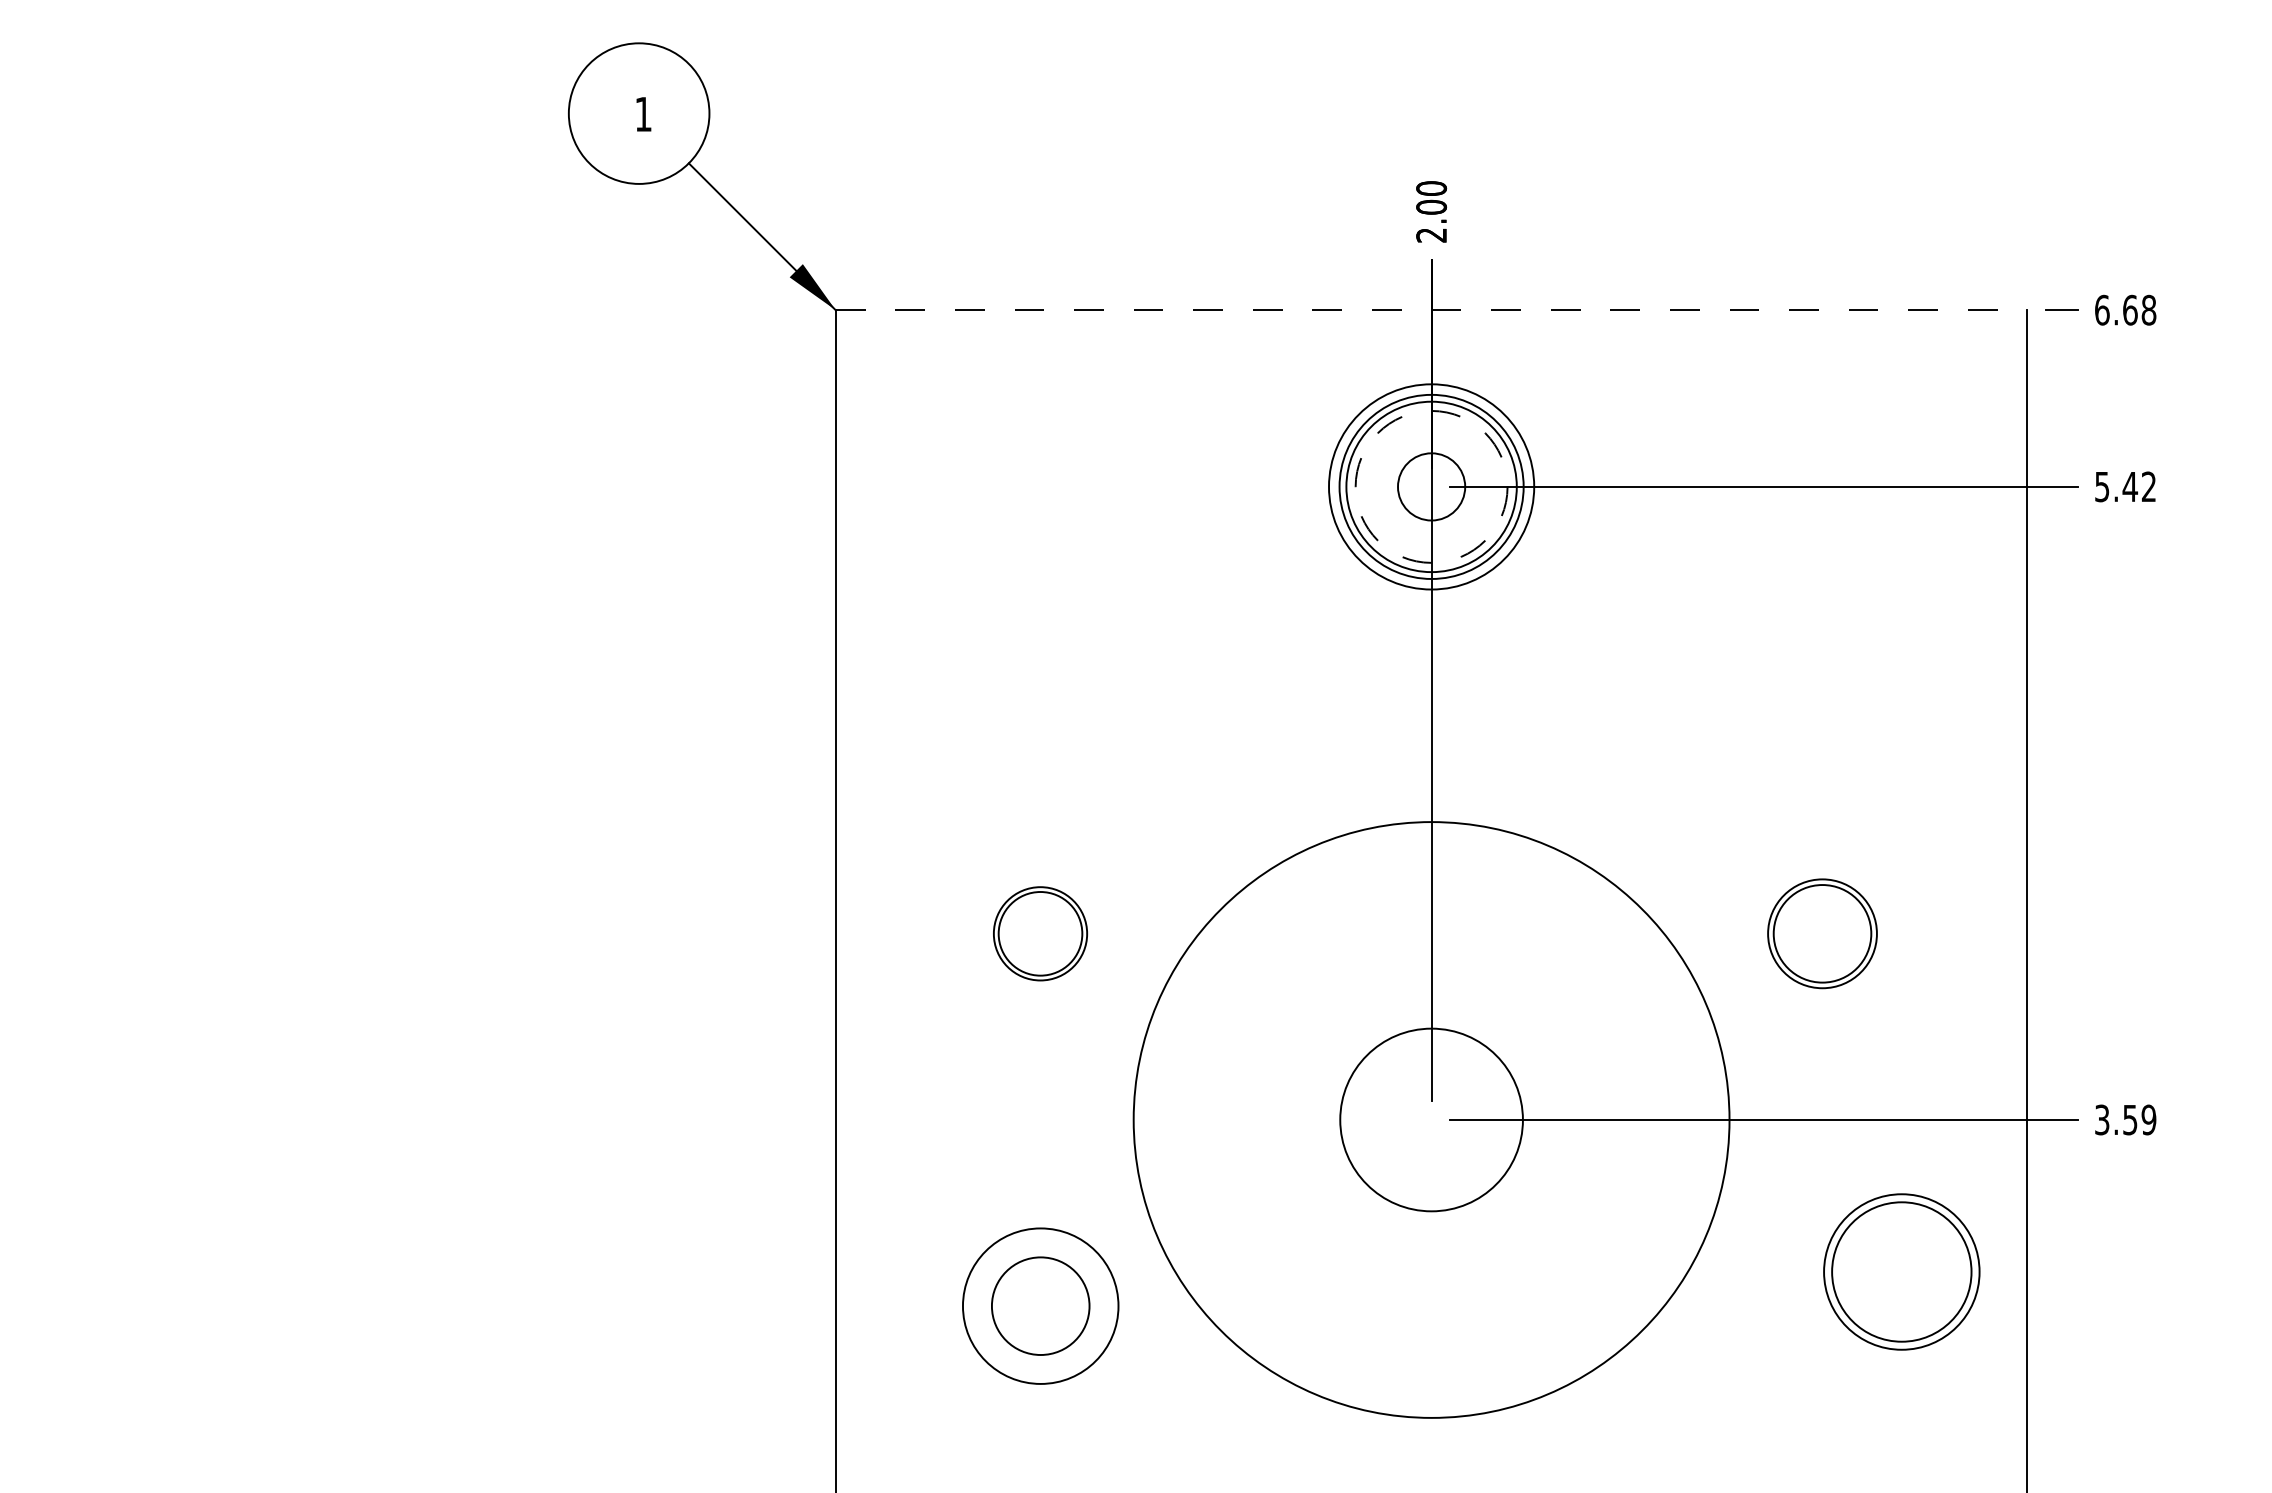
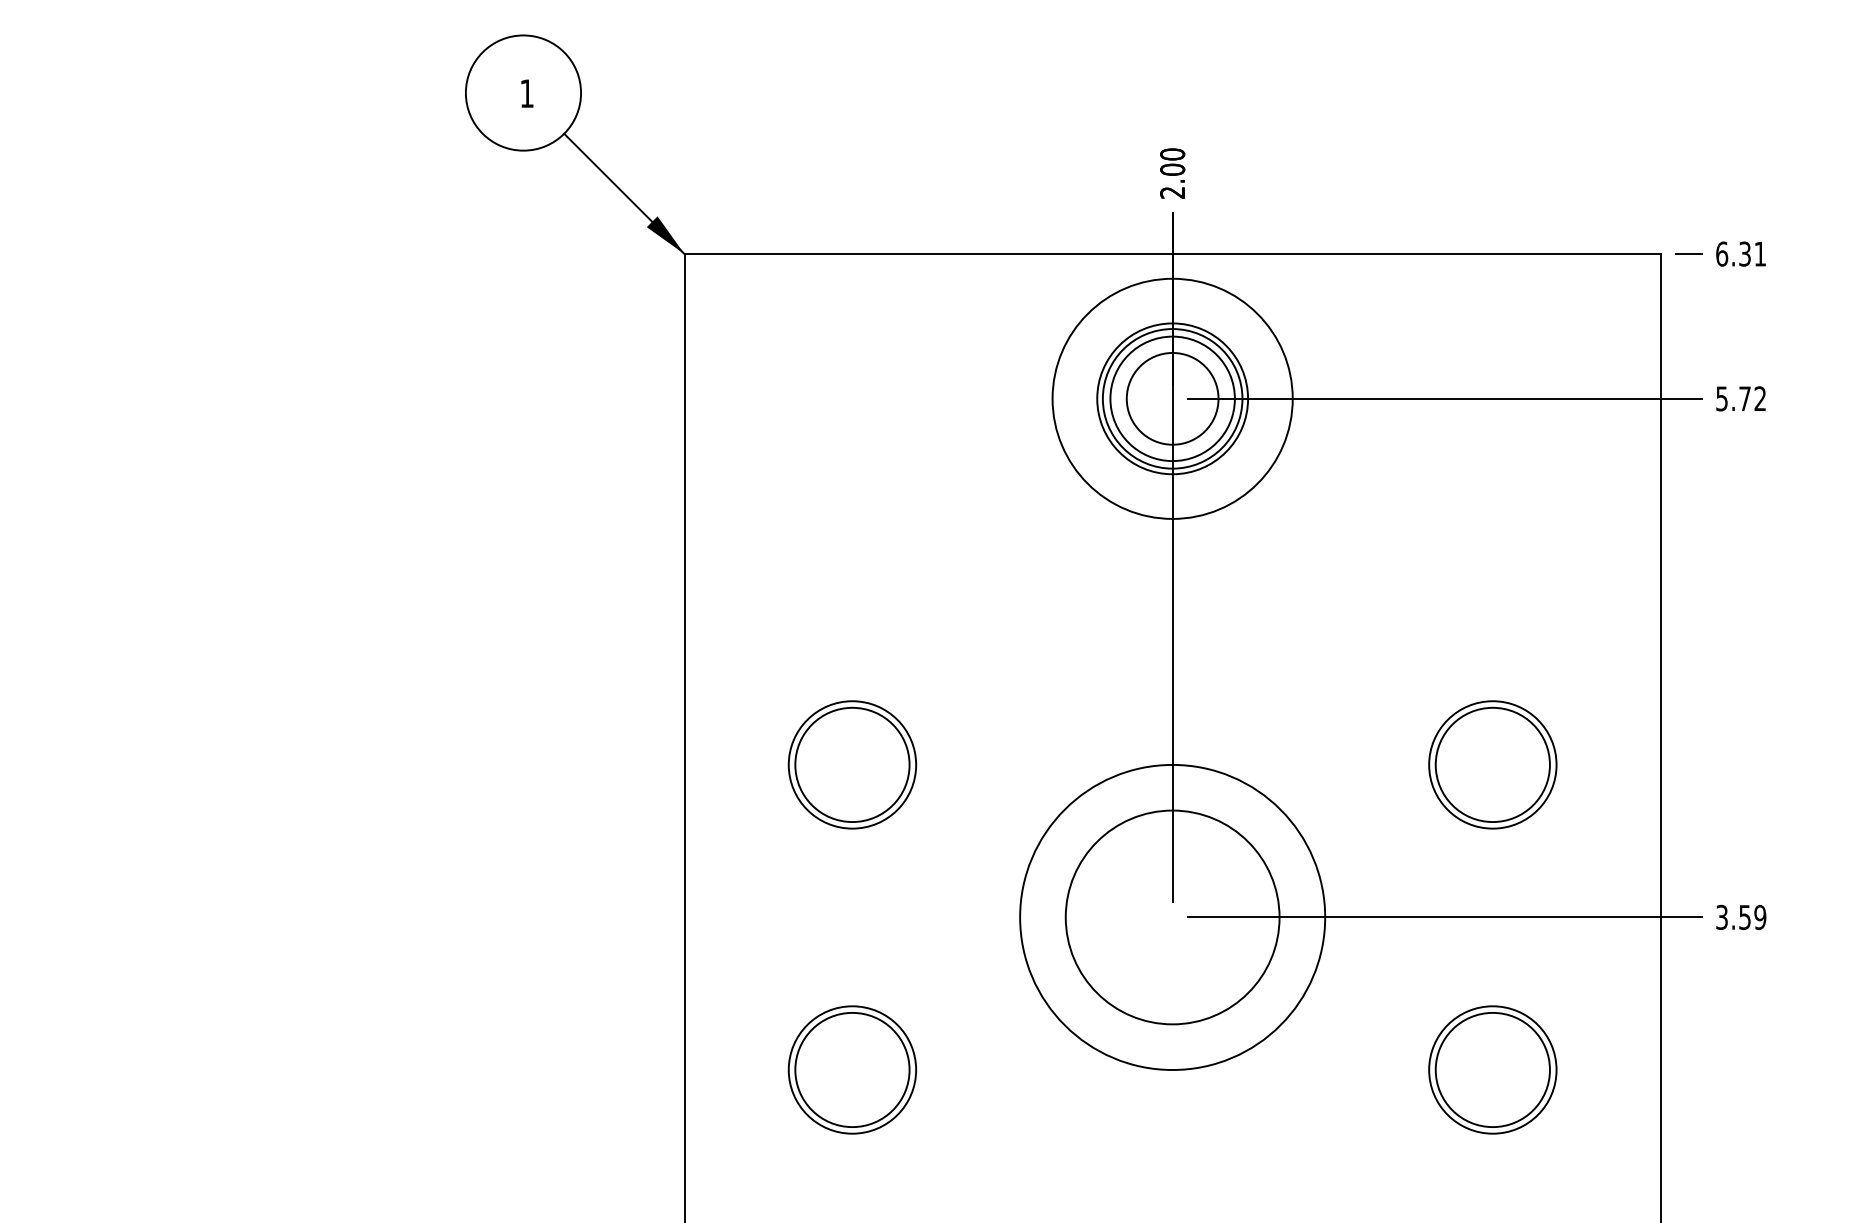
text: (2139, 309) -> (1752, 253), 6.68 -> 6.31
line: (1432, 310) -> (1173, 254), dashed -> solid
circle: (1431, 486) -> (1172, 398), dashed -> solid
circle: (1431, 486) -> (1172, 398), size x1.43
circle: (1431, 486) -> (1172, 398), size x1.67
text: (2129, 486) -> (1744, 398), 5.42 -> 5.72
part: (1039, 933) -> (851, 764), size x1.67
part: (1822, 933) -> (1492, 764), size x1.43
circle: (1431, 1120) -> (1172, 917), size x0.62
circle: (1431, 1120) -> (1172, 917), size x1.43
part: (1901, 1271) -> (1492, 1069), moved
circle: (1040, 1305) -> (852, 1069), size x1.43

